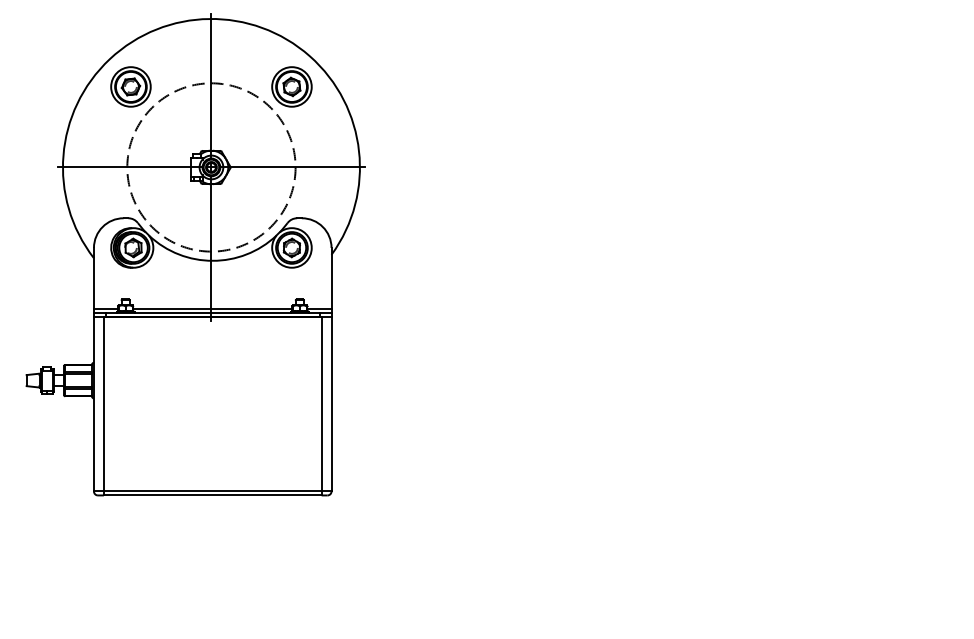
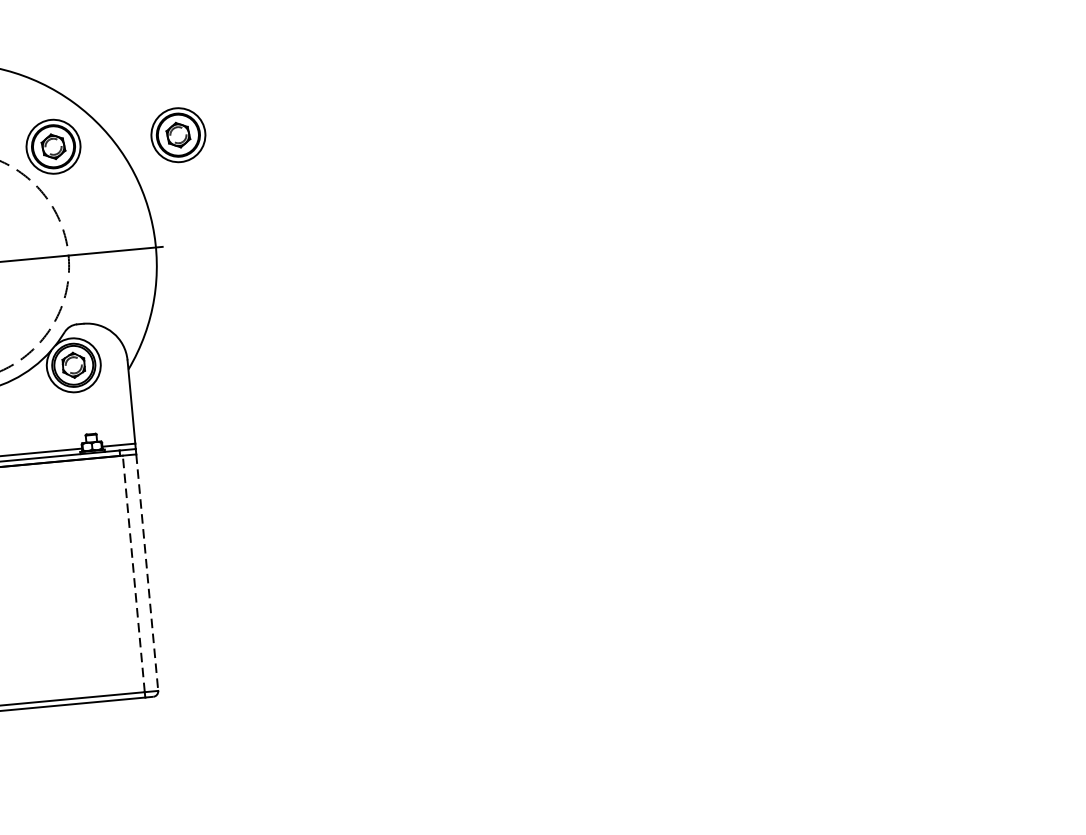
part: (383, 86) -> (177, 134), added
line: (321, 403) -> (133, 572), solid -> dashed
line: (331, 404) -> (147, 572), solid -> dashed

